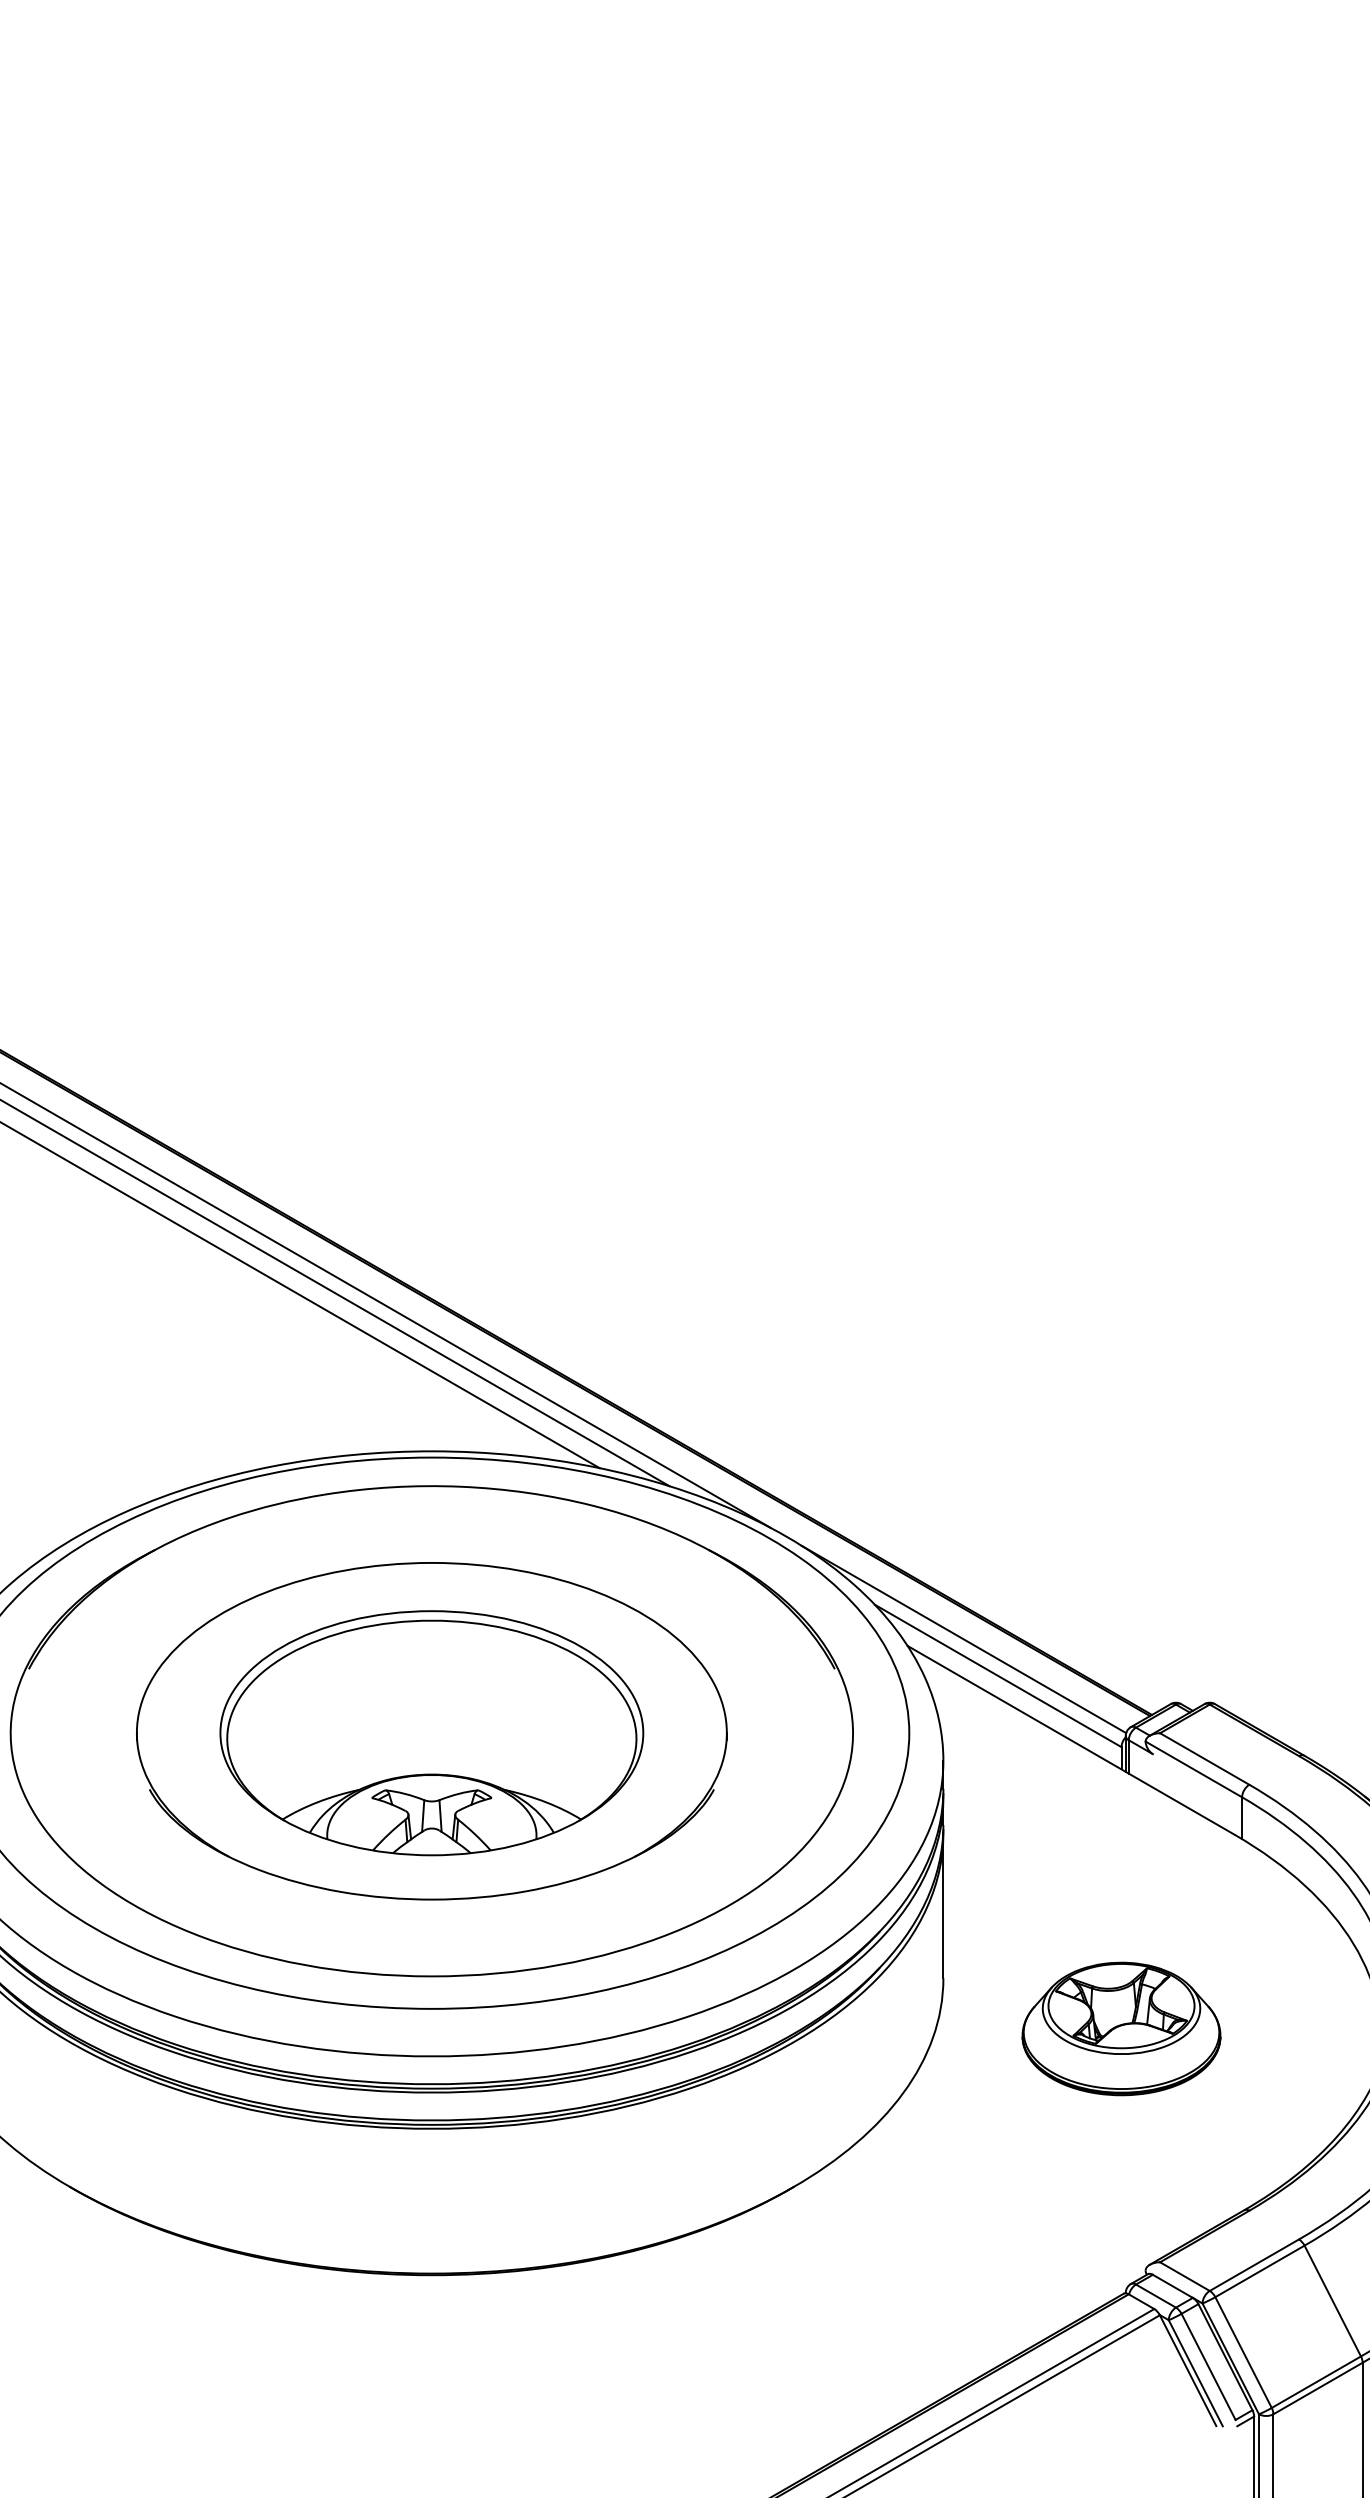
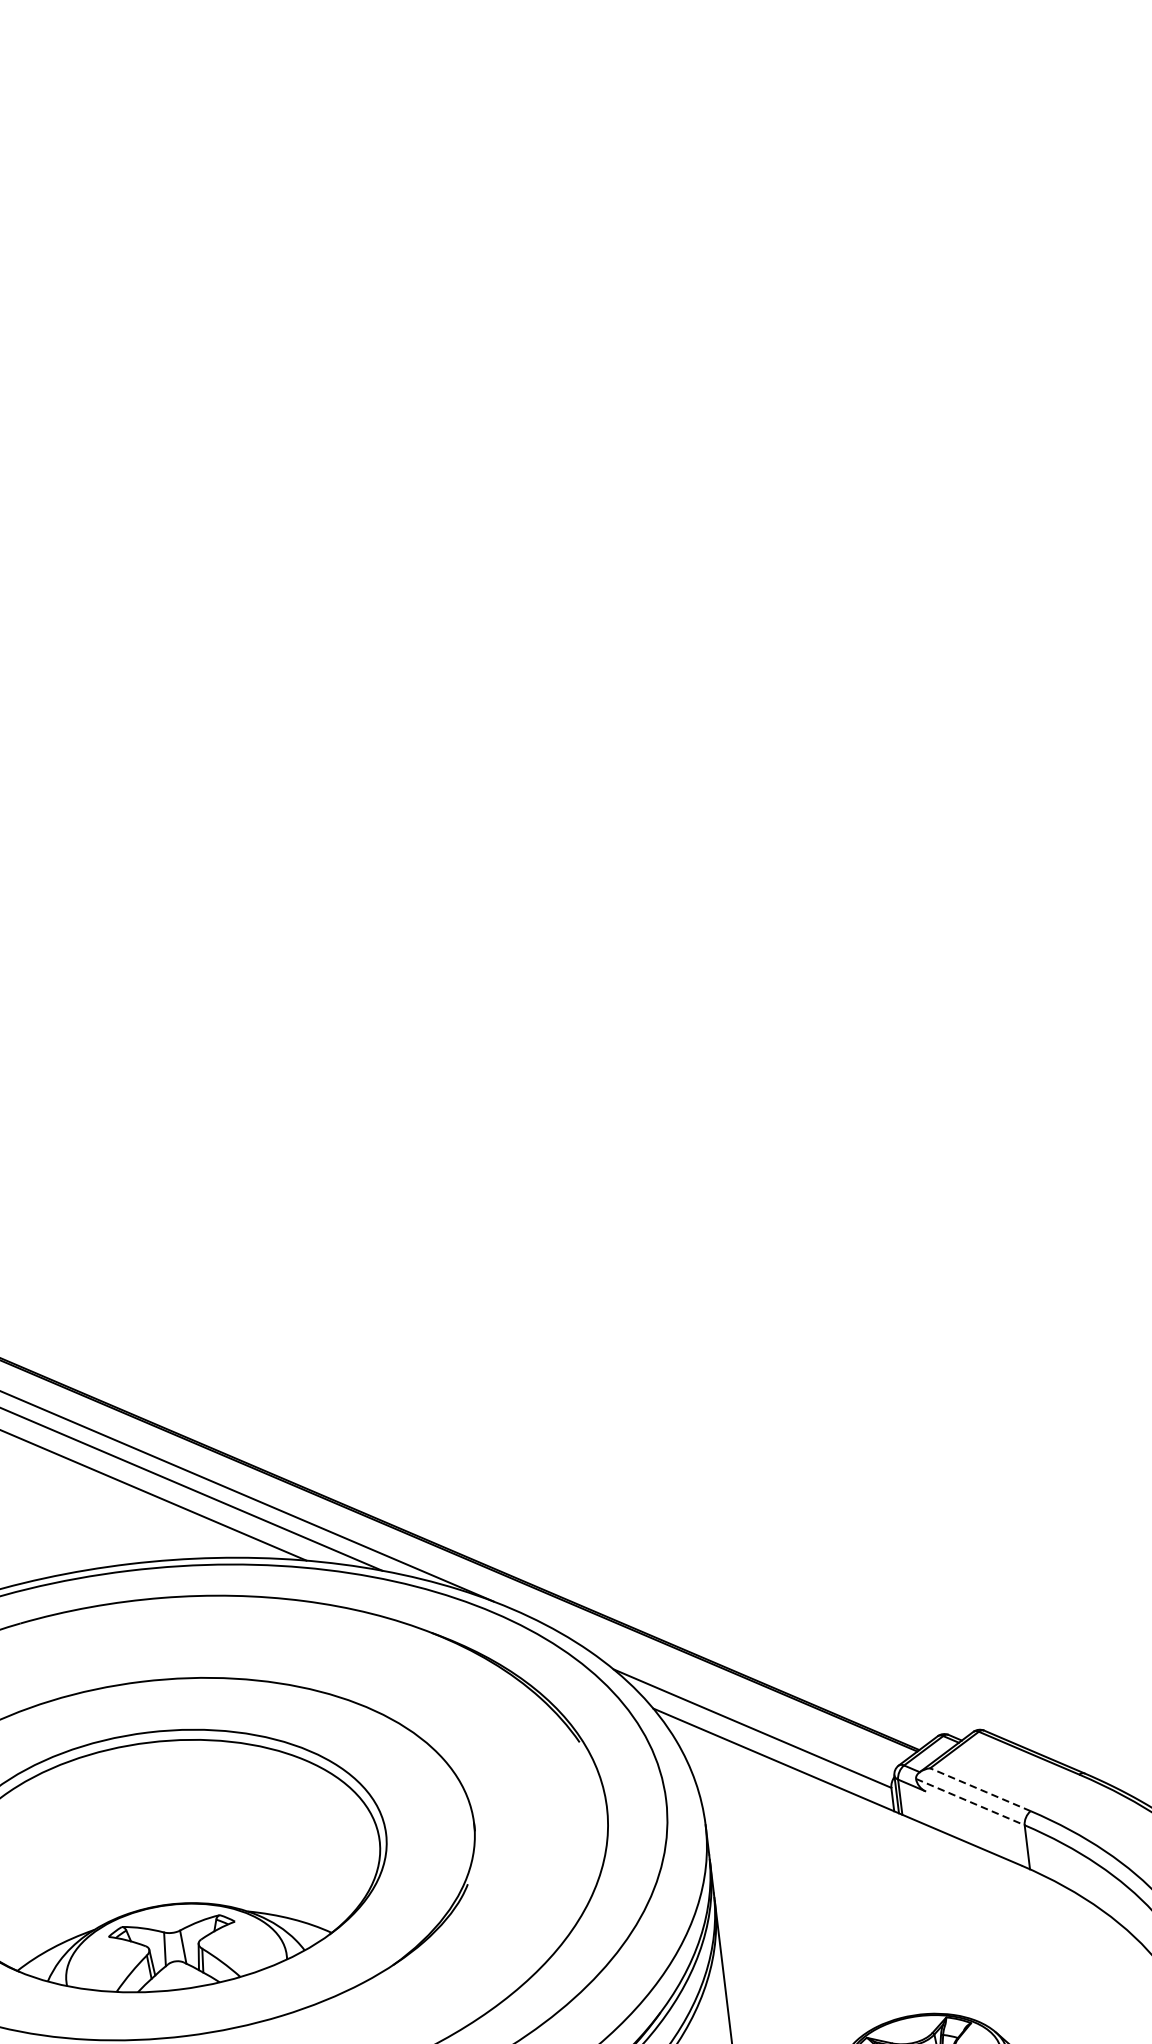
line: (963, 1639) -> (711, 1694), removed
line: (1204, 1758) -> (980, 1789), solid -> dashed
line: (1193, 1769) -> (969, 1802), solid -> dashed

